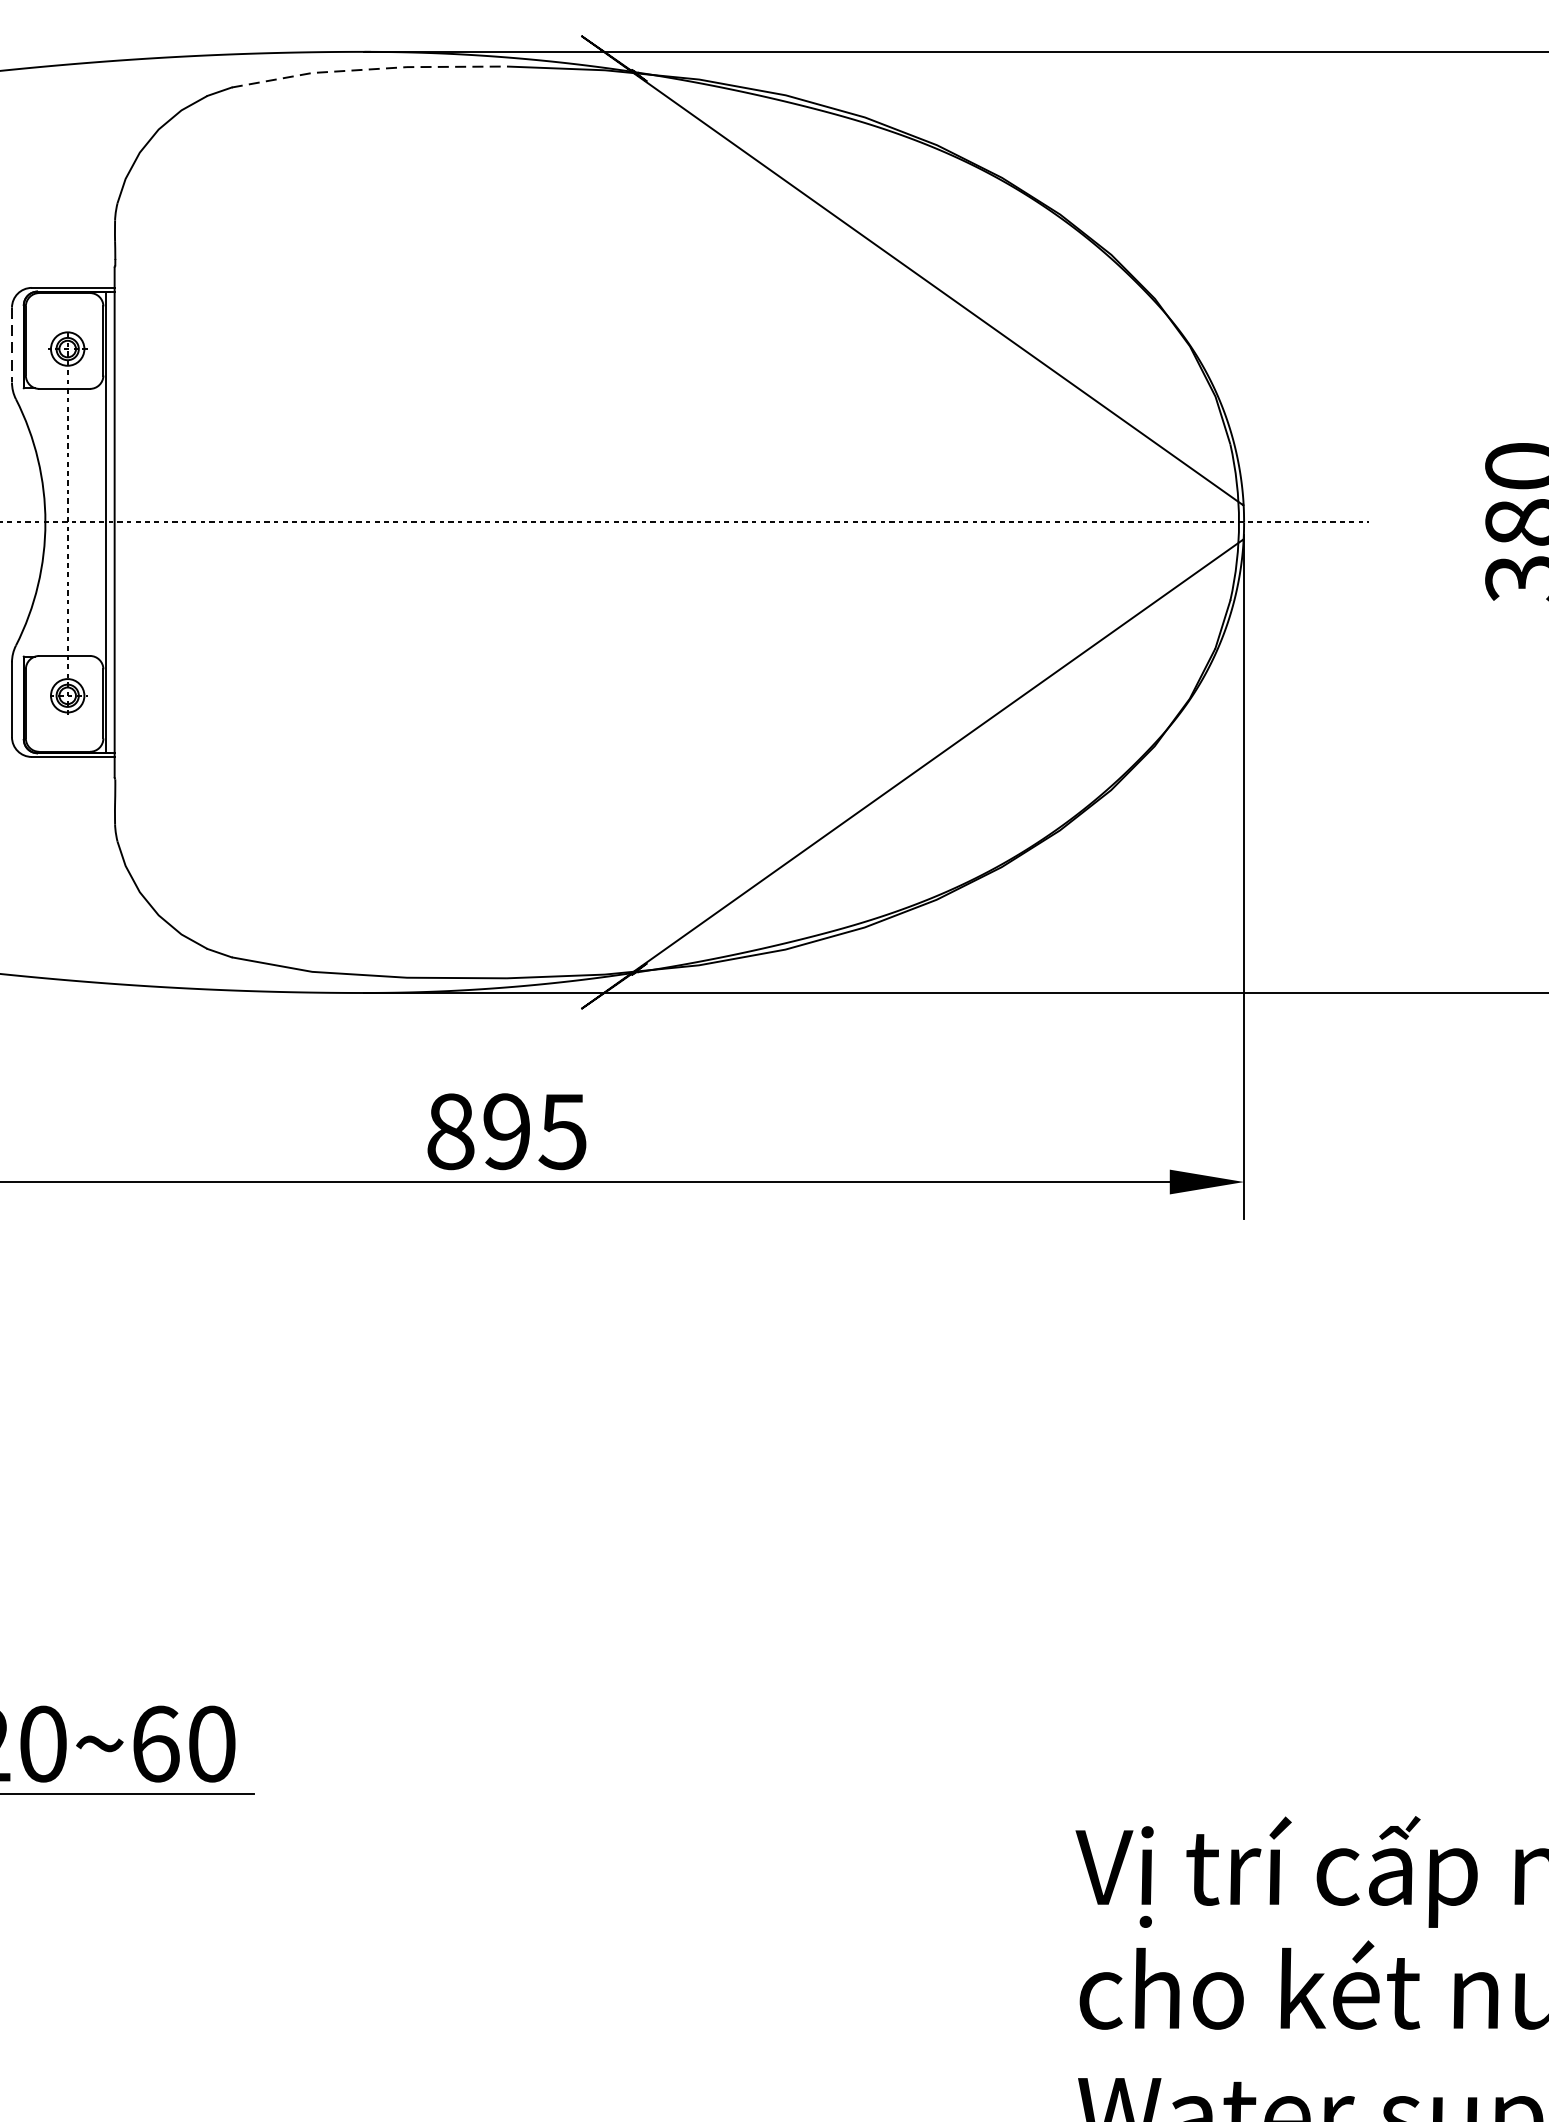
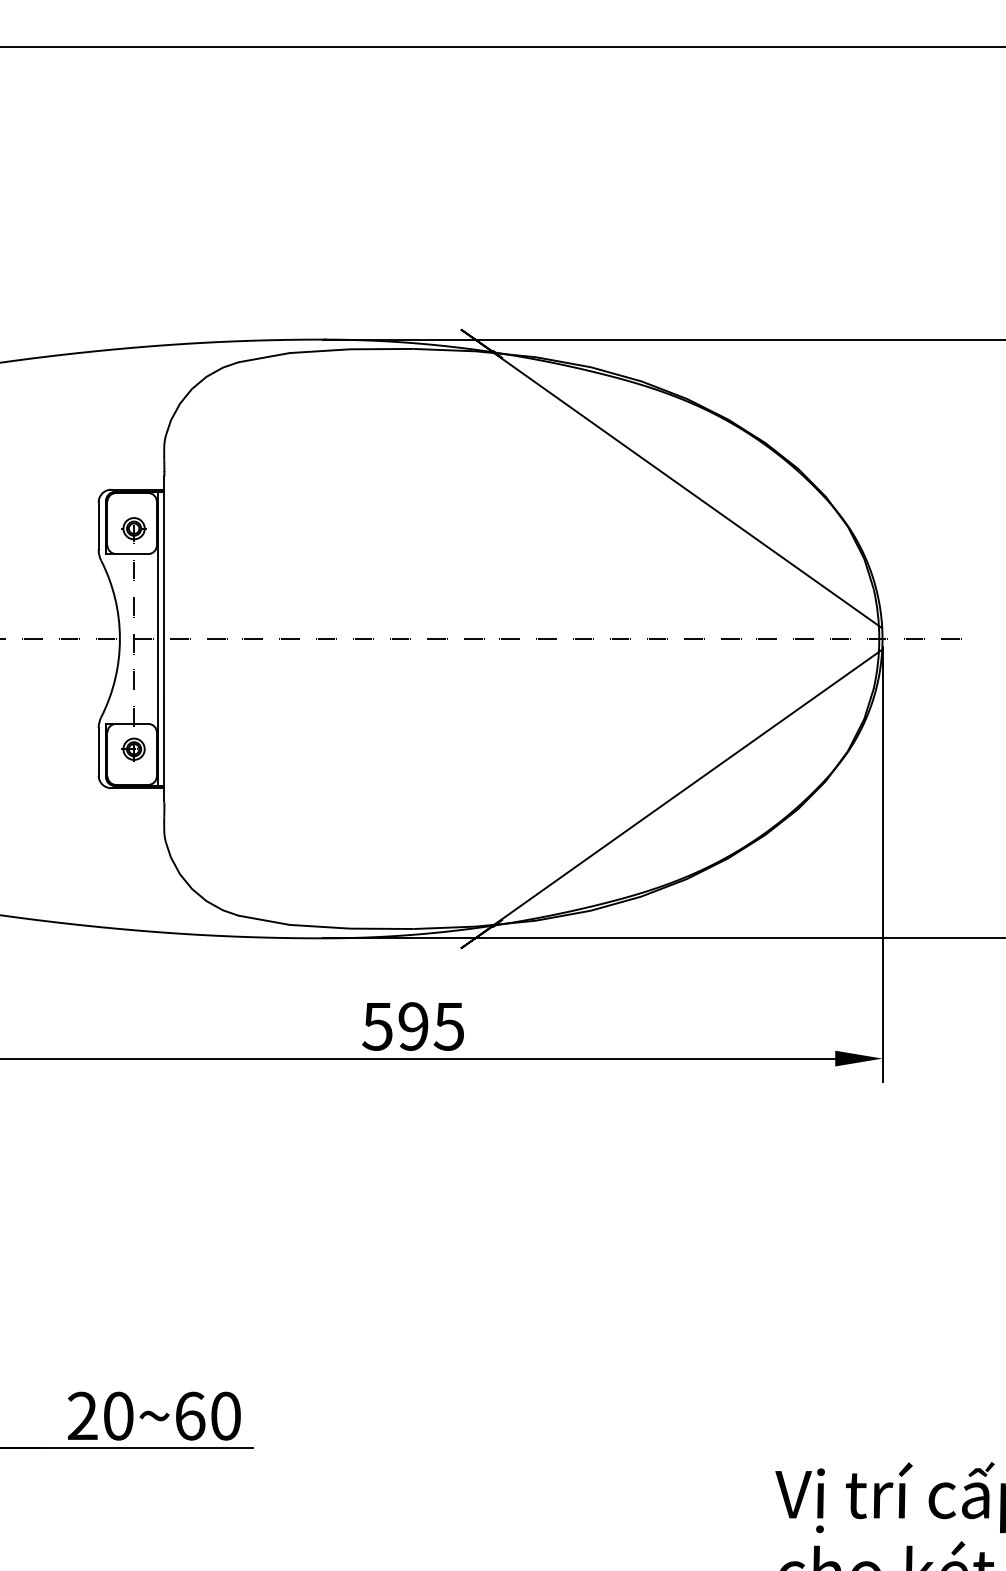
line: (370, 68) -> (326, 350), dashed -> solid
line: (11, 345) -> (98, 526), dashed -> solid
text: (450, 1131) -> (377, 1026), 895 -> 595

